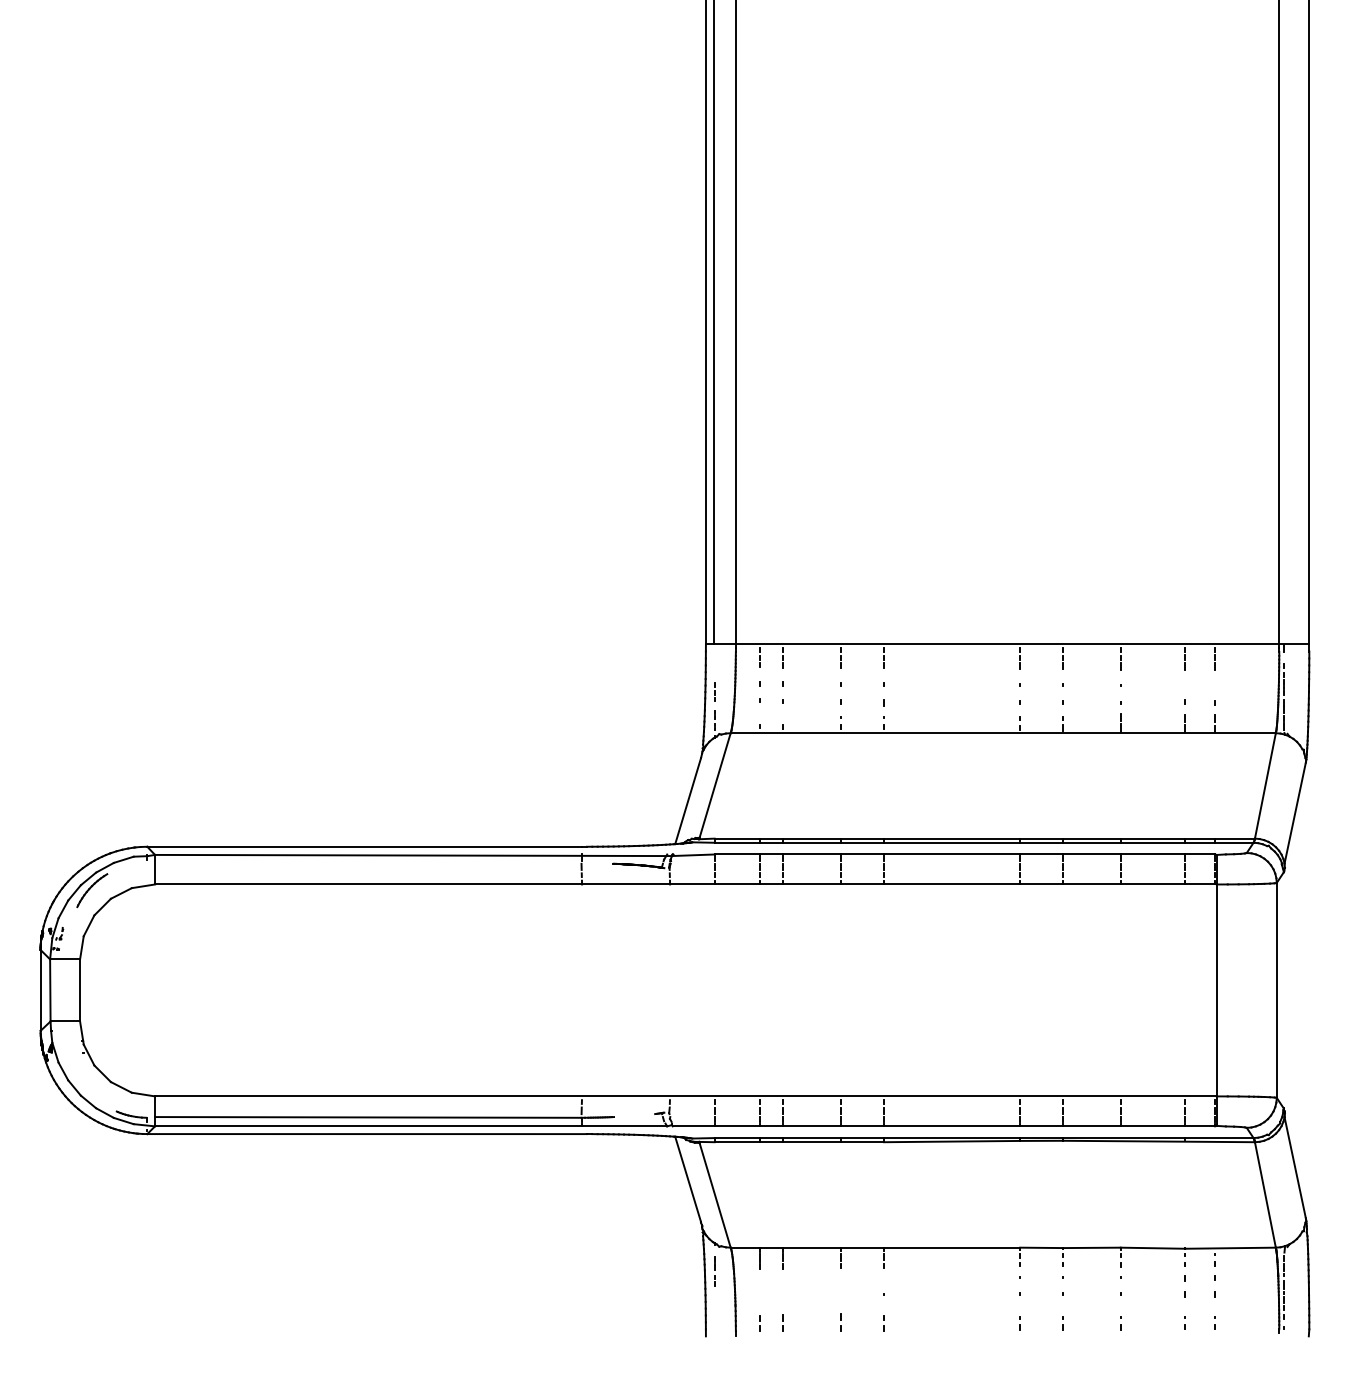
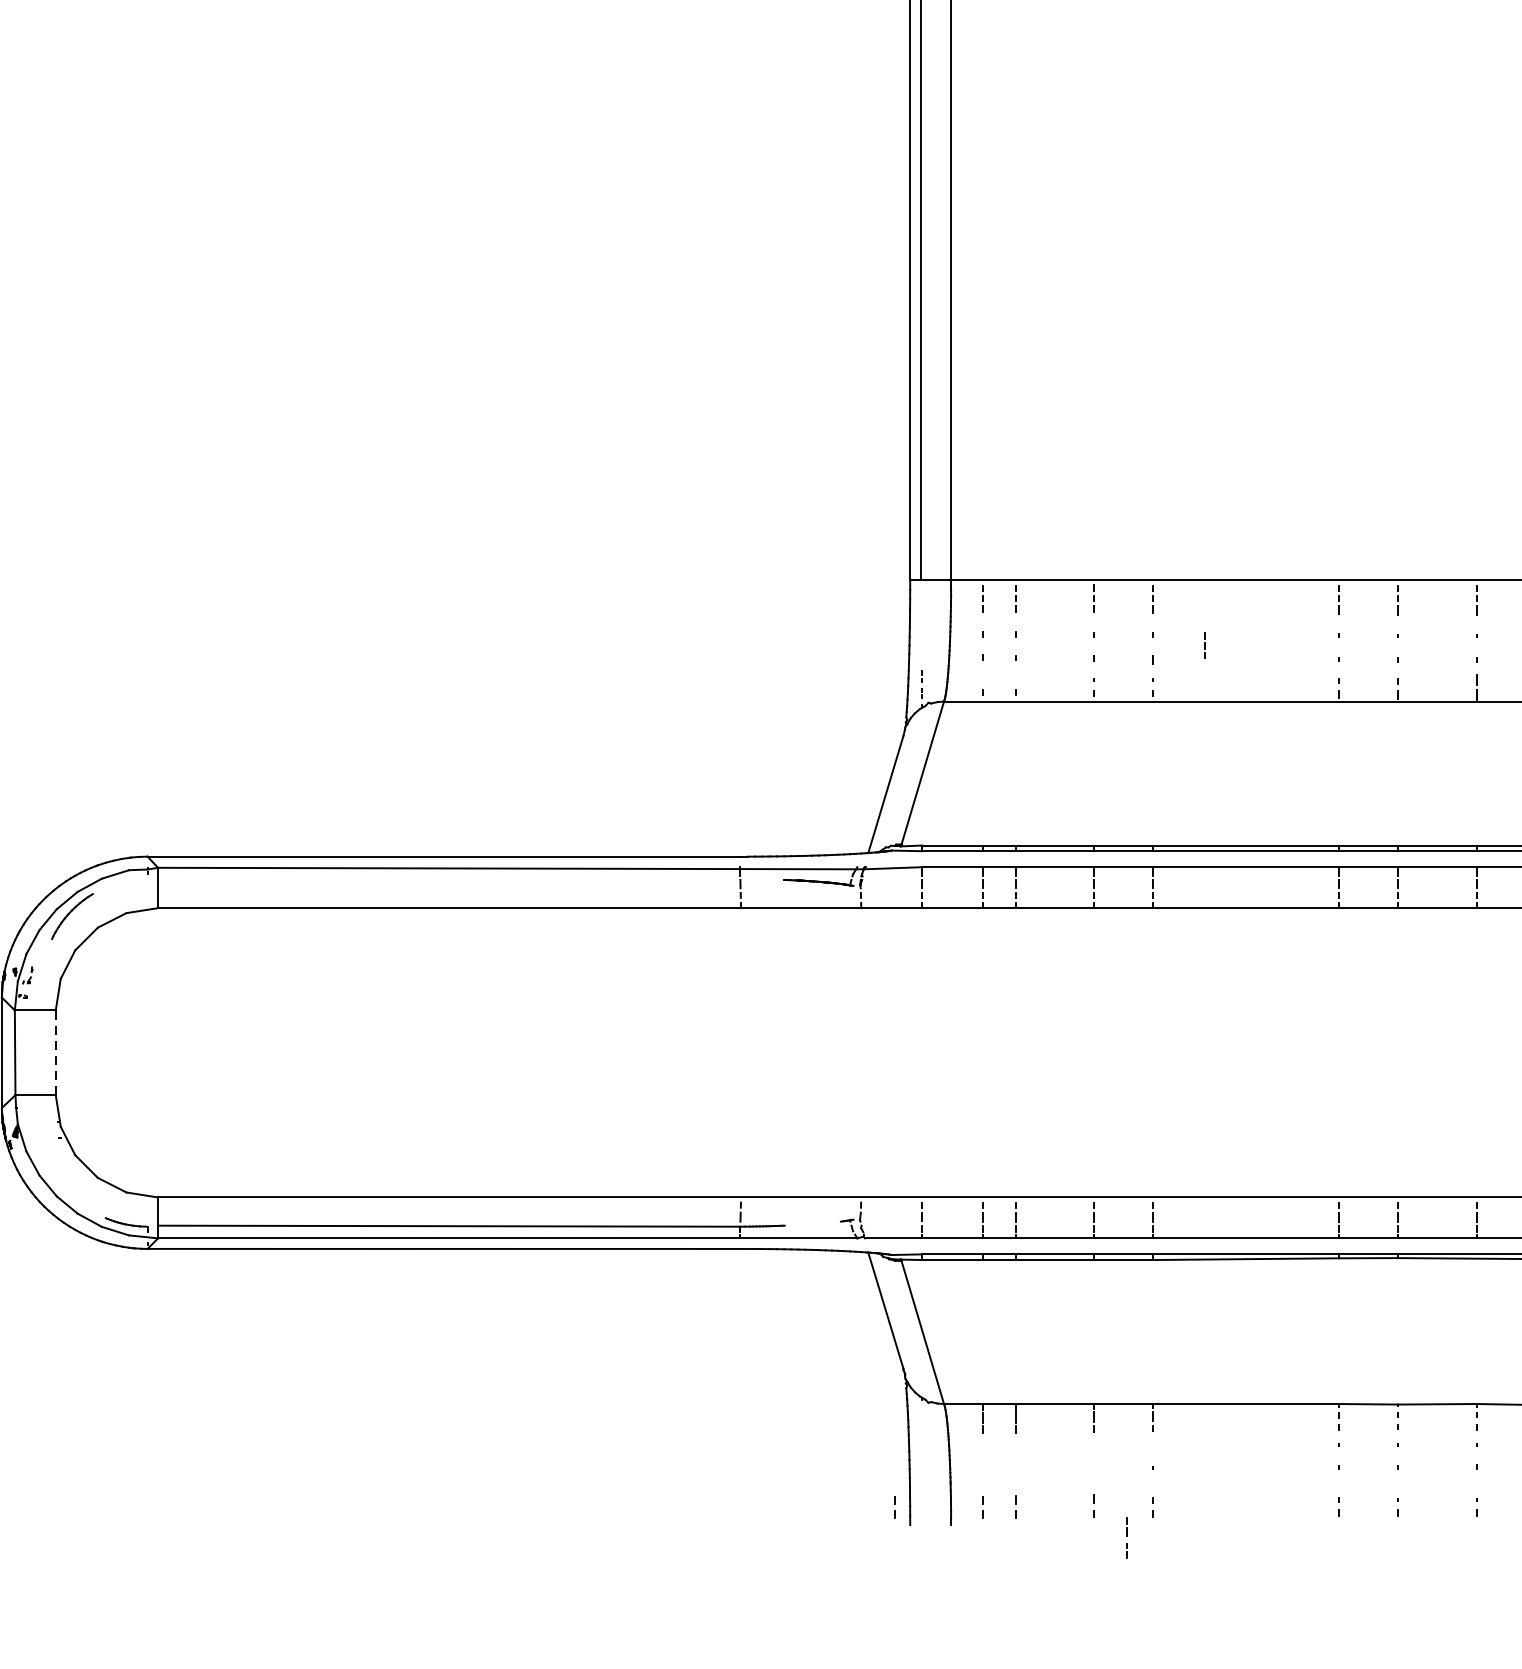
line: (714, 691) -> (1204, 644), moved
line: (80, 989) -> (56, 1051), solid -> dashed
line: (714, 1270) -> (1126, 1536), moved
line: (694, 1321) -> (894, 1504), added

